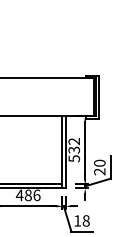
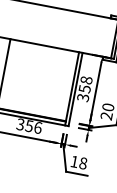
text: (74, 149) -> (85, 88), 532 -> 358
text: (23, 195) -> (24, 125), 486 -> 356

